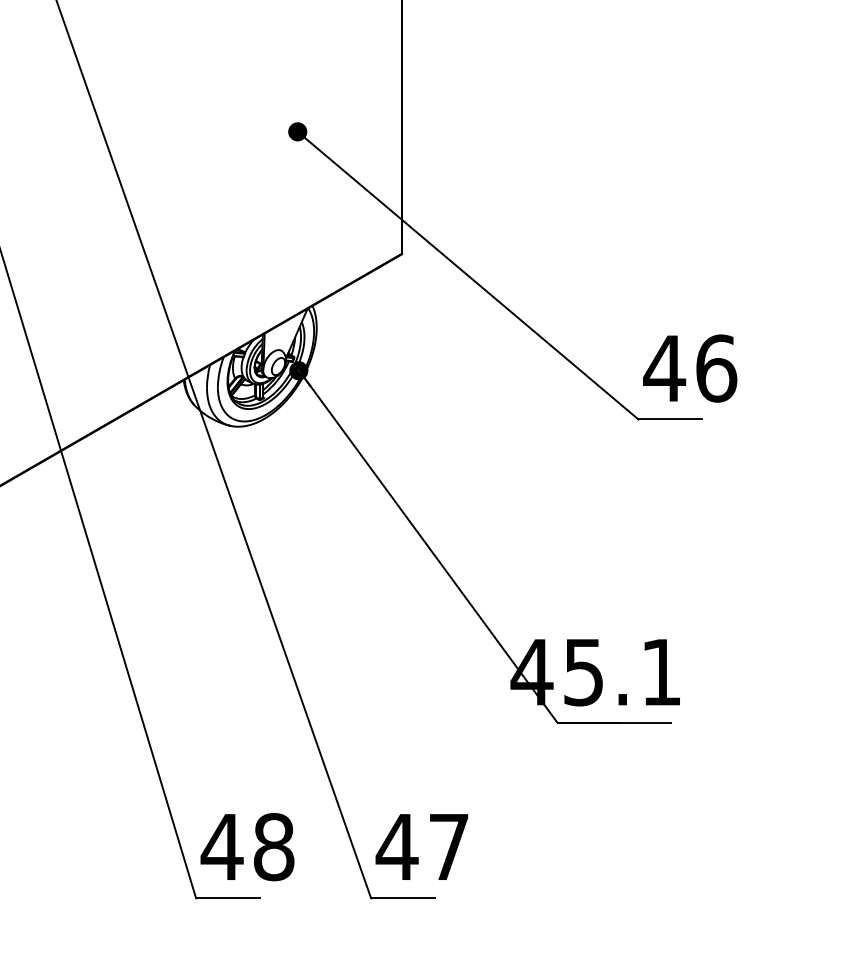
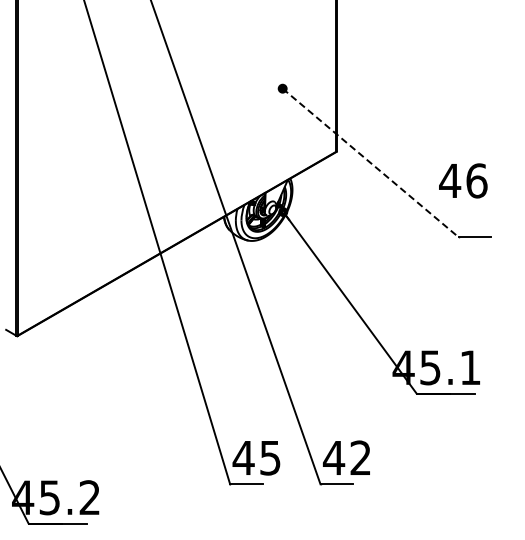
line: (469, 276) -> (371, 163), solid -> dashed
text: (690, 367) -> (463, 180), moved
text: (274, 846) -> (270, 457), 48 -> 45
text: (448, 846) -> (360, 457), 47 -> 42

